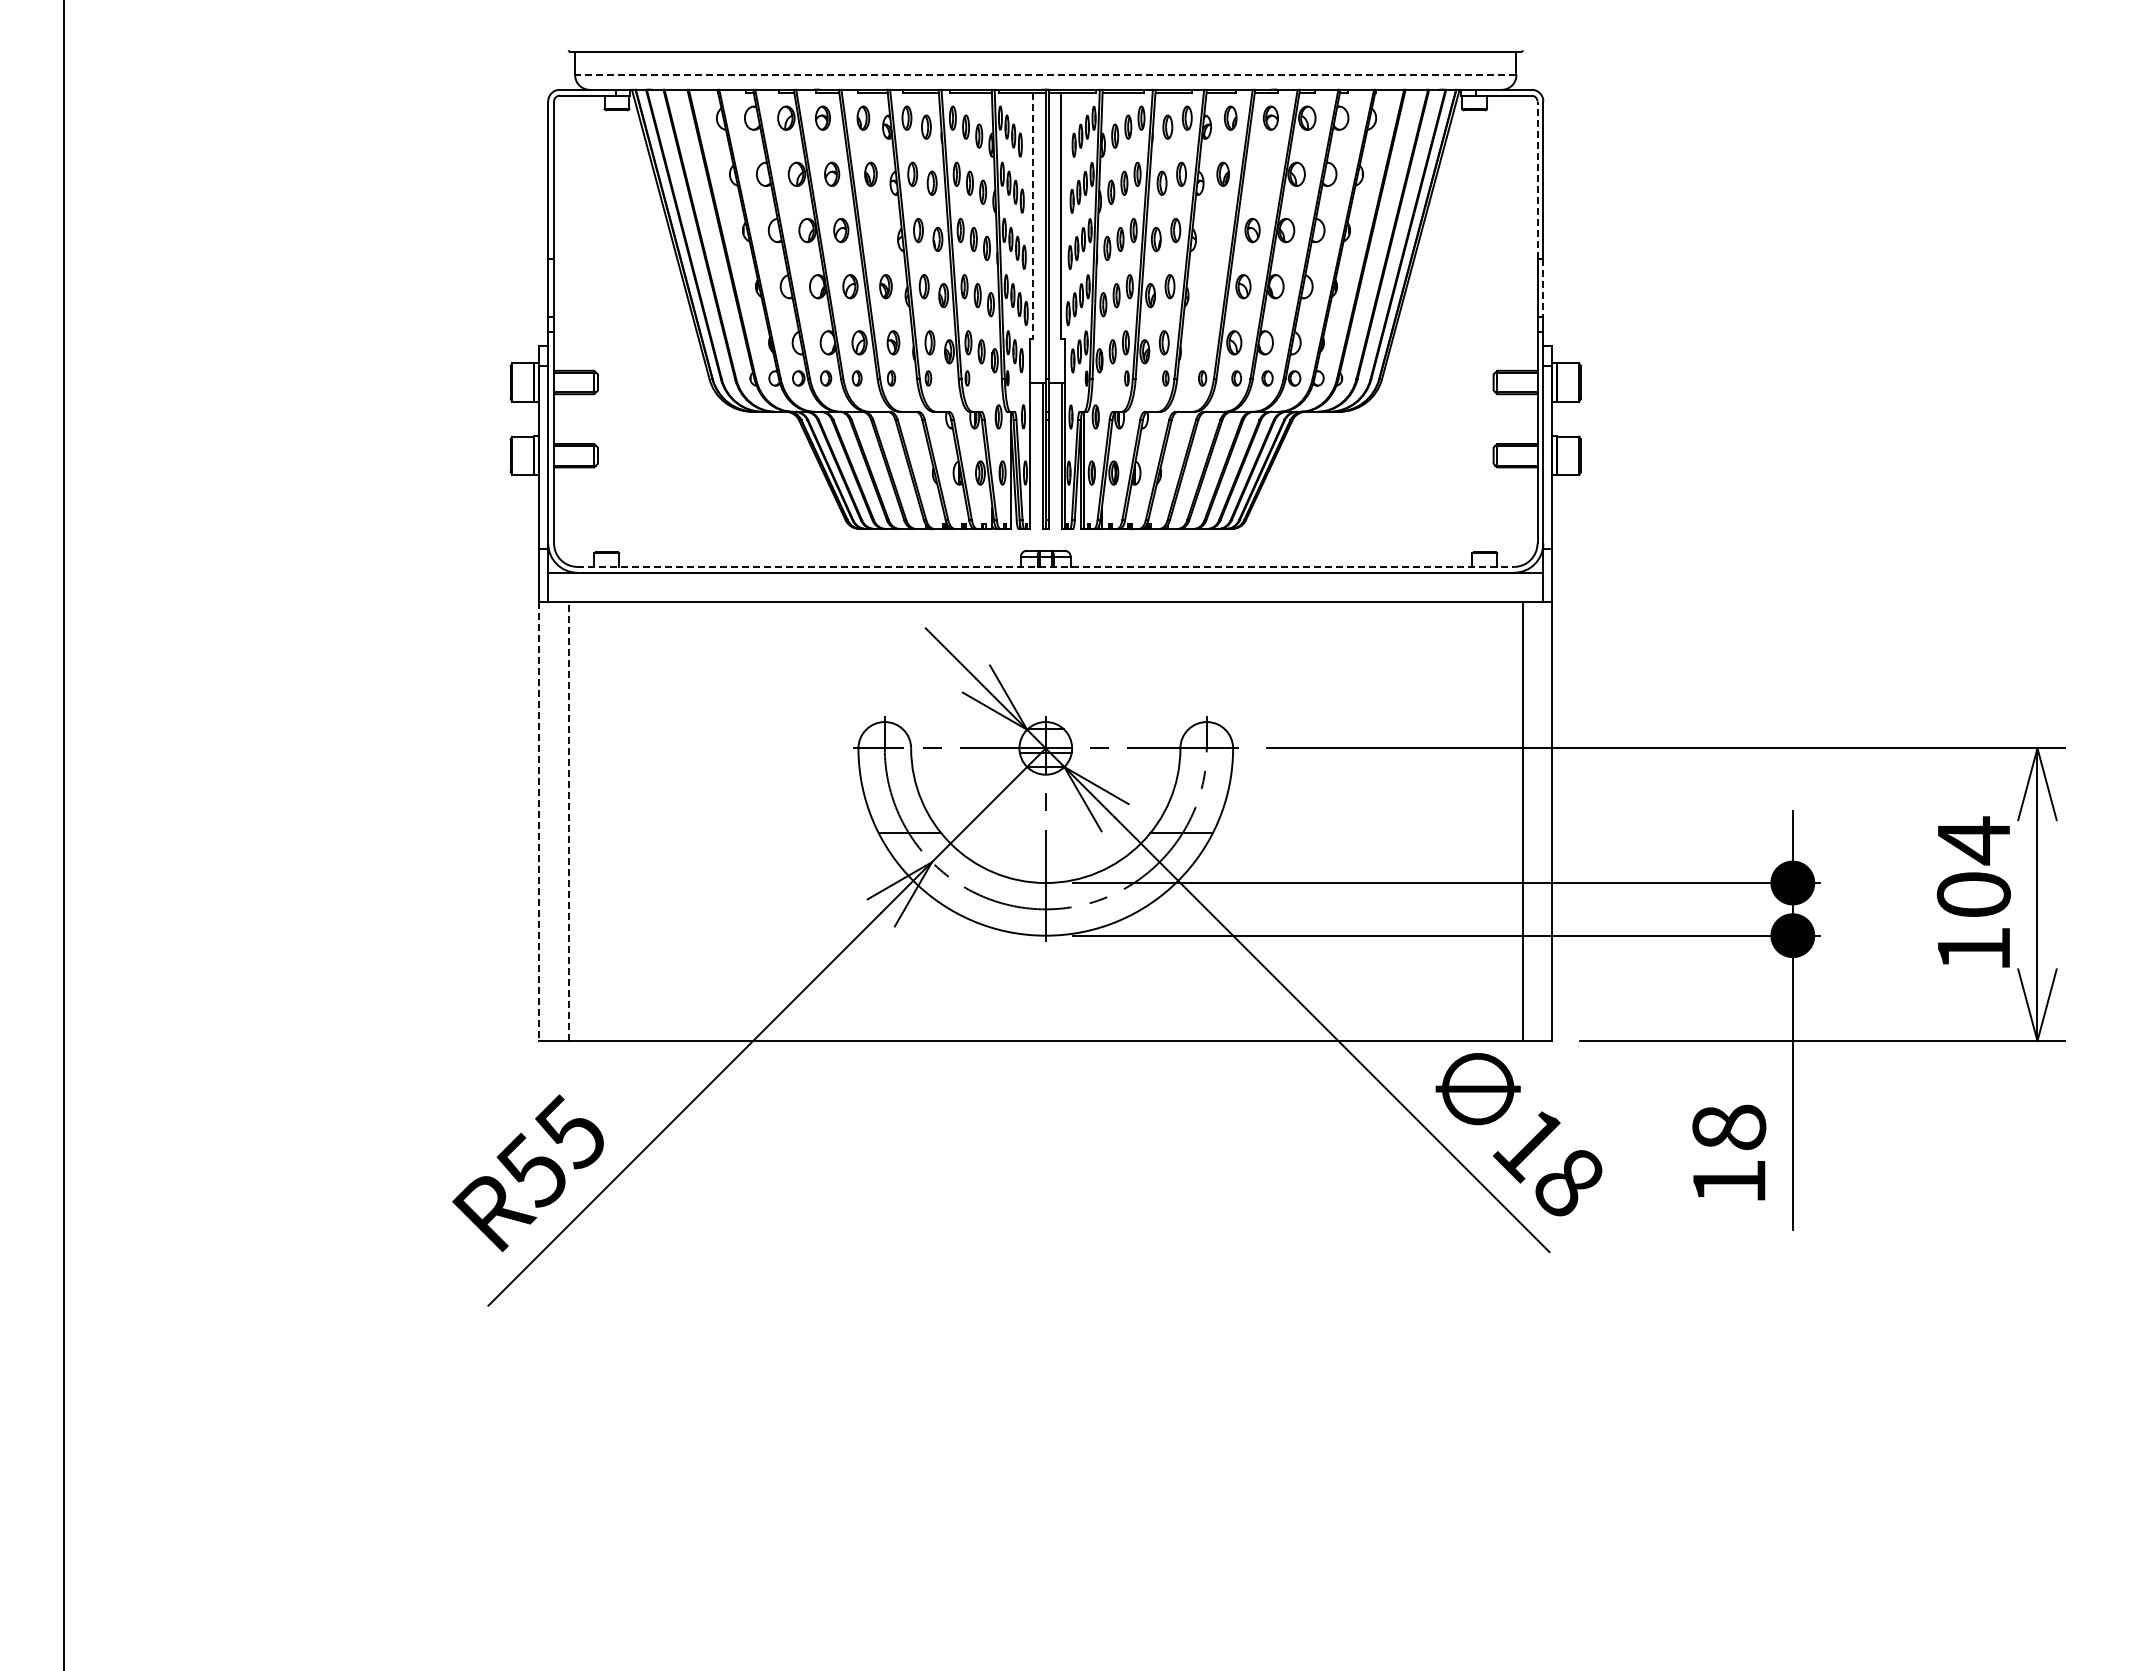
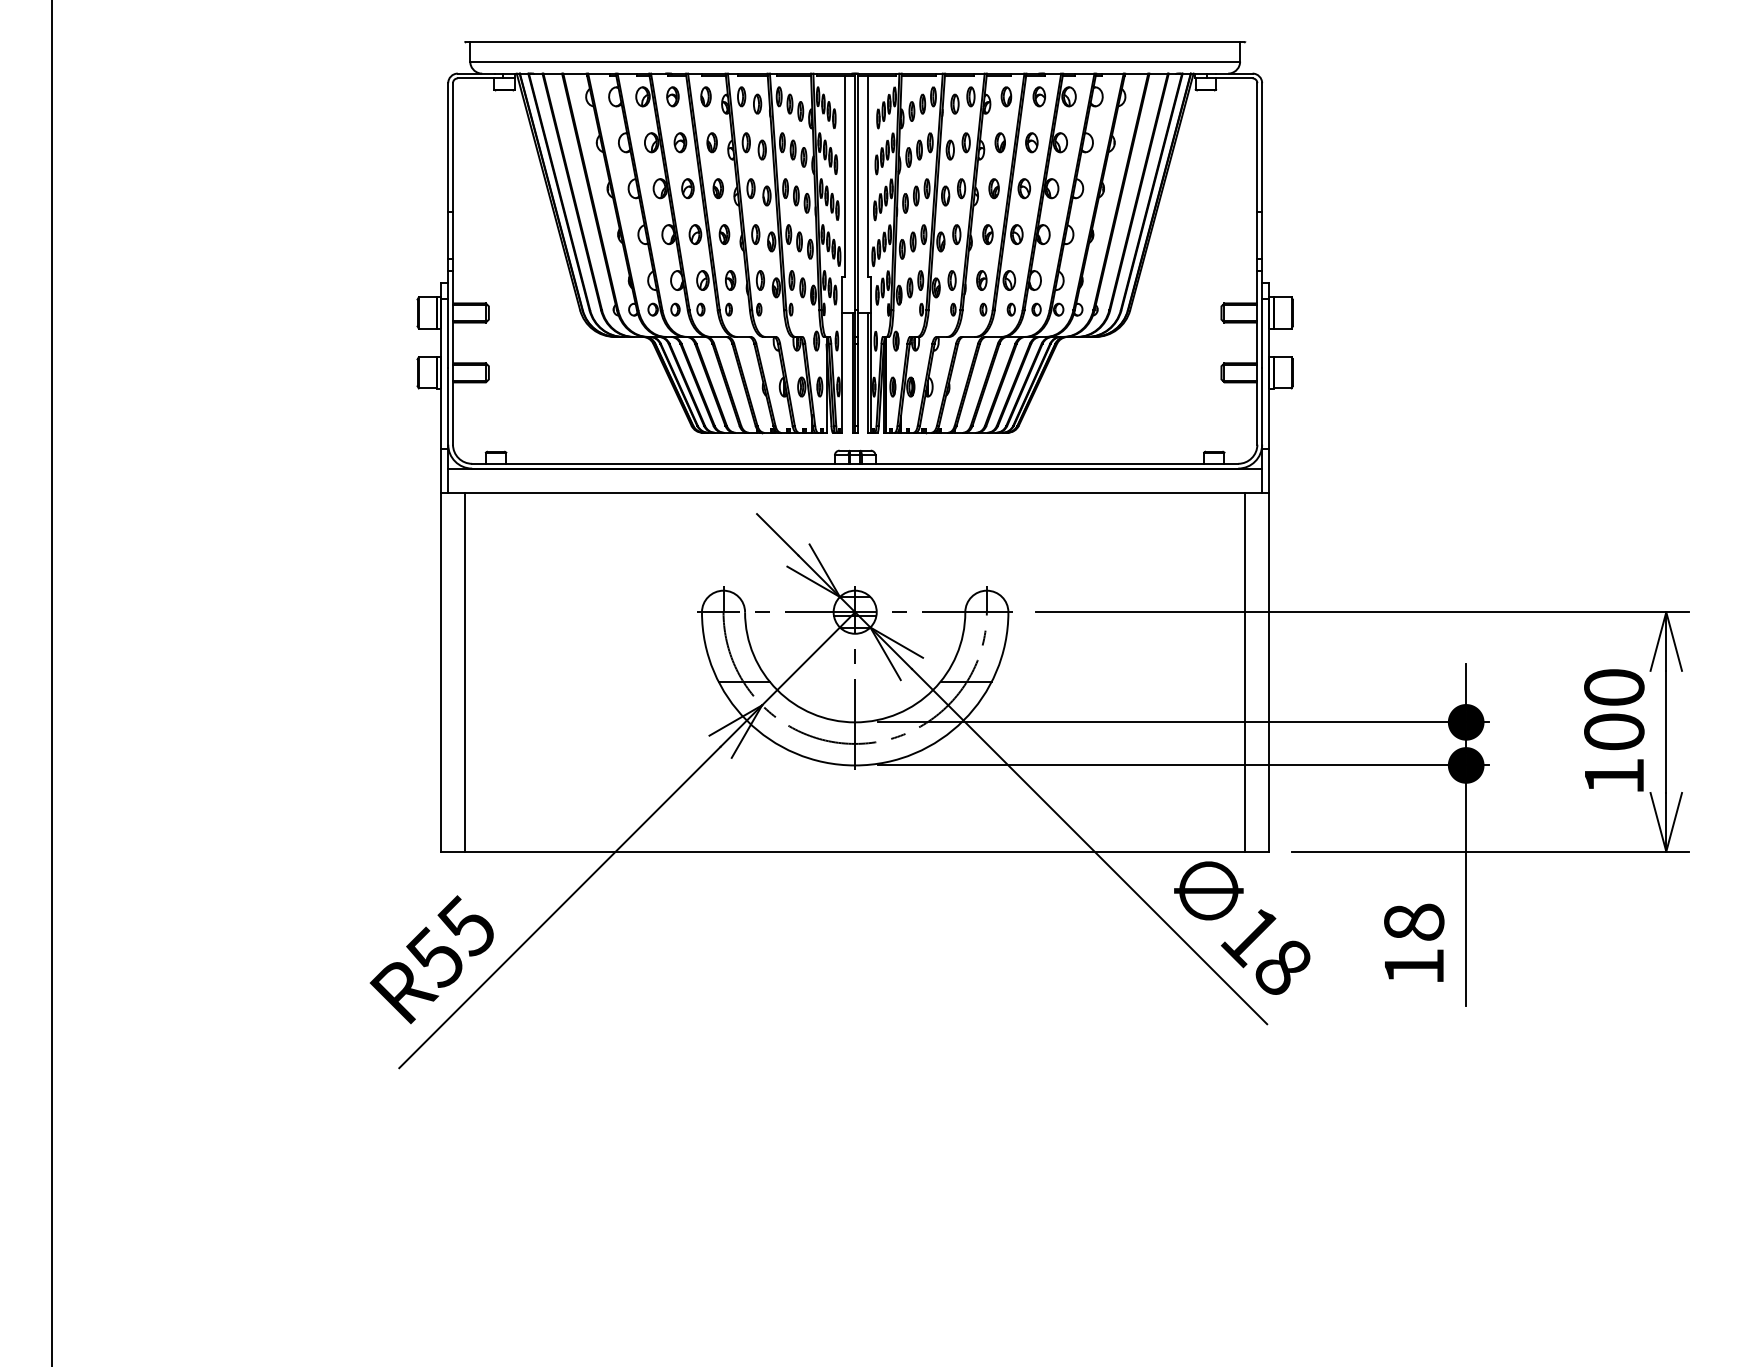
line: (1045, 75) -> (854, 61), dashed -> solid
part: (1261, 173) -> (1031, 142), added
line: (1537, 180) -> (1257, 147), dashed -> solid
line: (1033, 215) -> (845, 176), dashed -> solid
part: (878, 230) -> (718, 188), added
part: (1215, 230) -> (994, 188), added
part: (1207, 286) -> (987, 234), added
line: (1543, 288) -> (1262, 236), dashed -> solid
part: (1200, 342) -> (981, 280), added
line: (1046, 566) -> (855, 463), dashed -> solid
line: (539, 821) -> (441, 672), dashed -> solid
line: (568, 821) -> (464, 672), dashed -> solid
text: (1973, 840) -> (1613, 687), 104 -> 100

